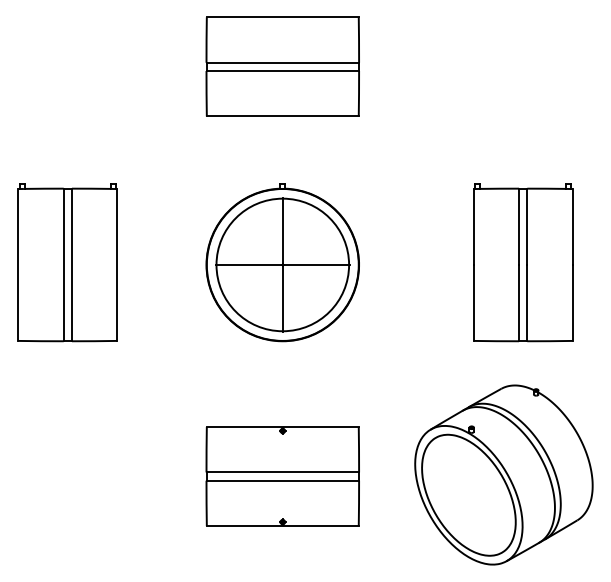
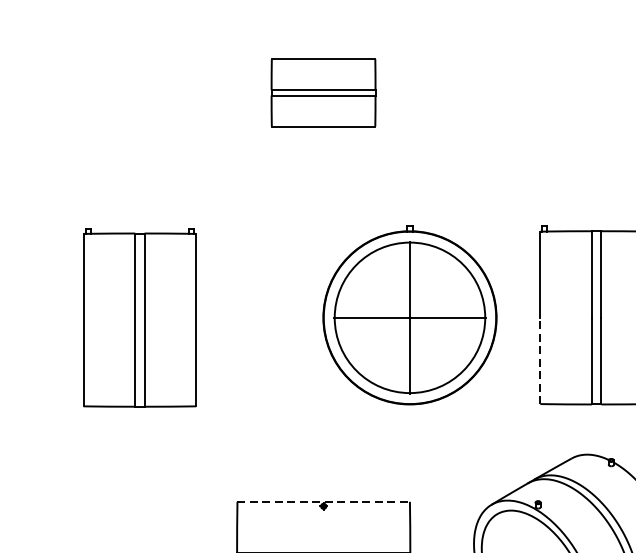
part: (282, 66) -> (323, 92), size x0.6
part: (67, 262) -> (139, 317), moved
part: (282, 262) -> (409, 315), moved
line: (473, 302) -> (540, 360), solid -> dashed
line: (282, 427) -> (323, 502), solid -> dashed

